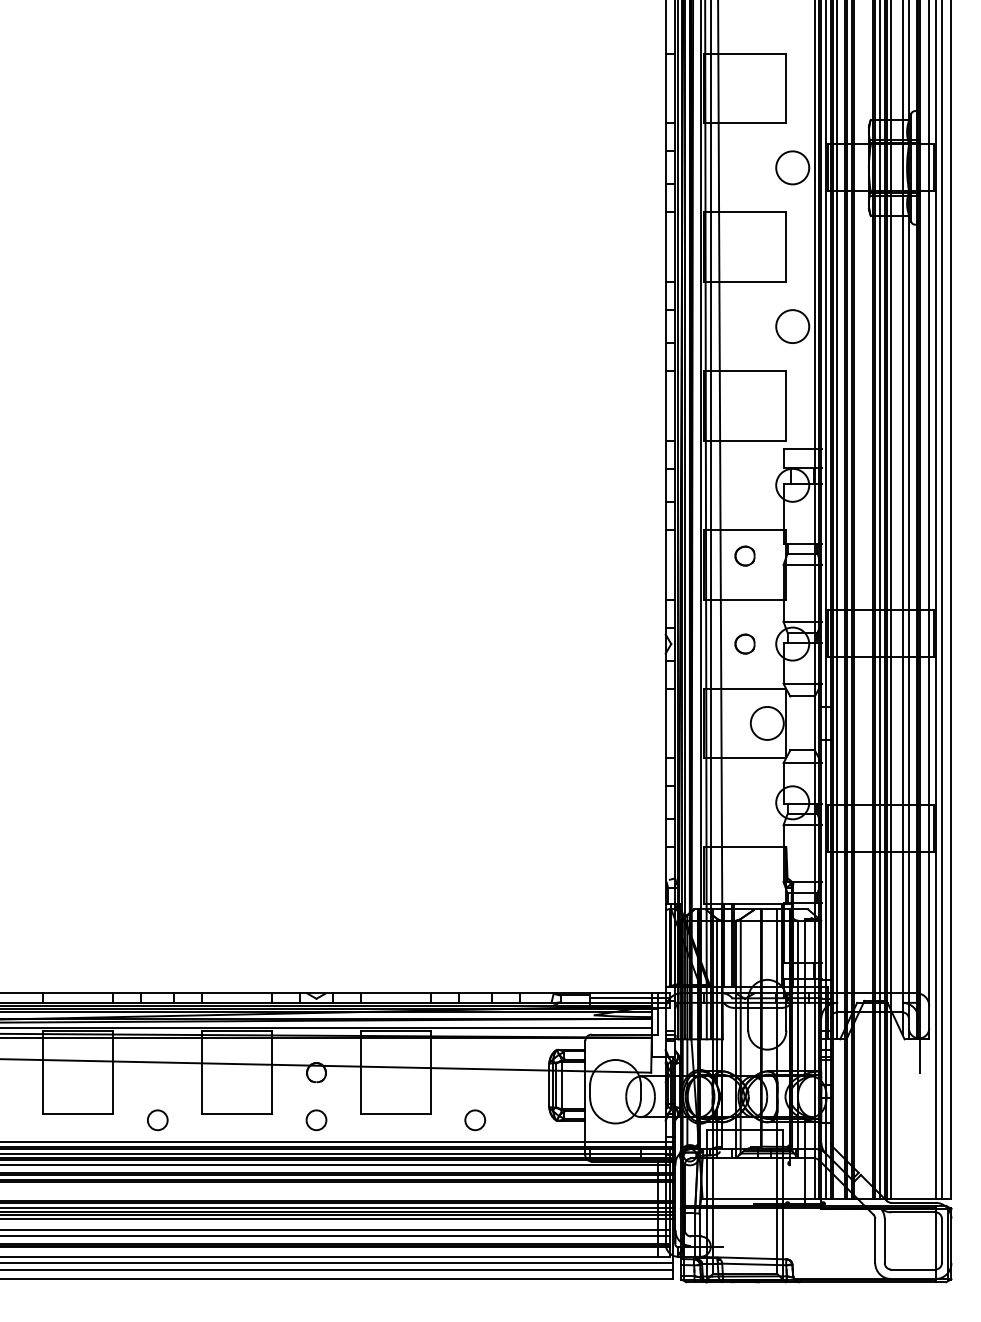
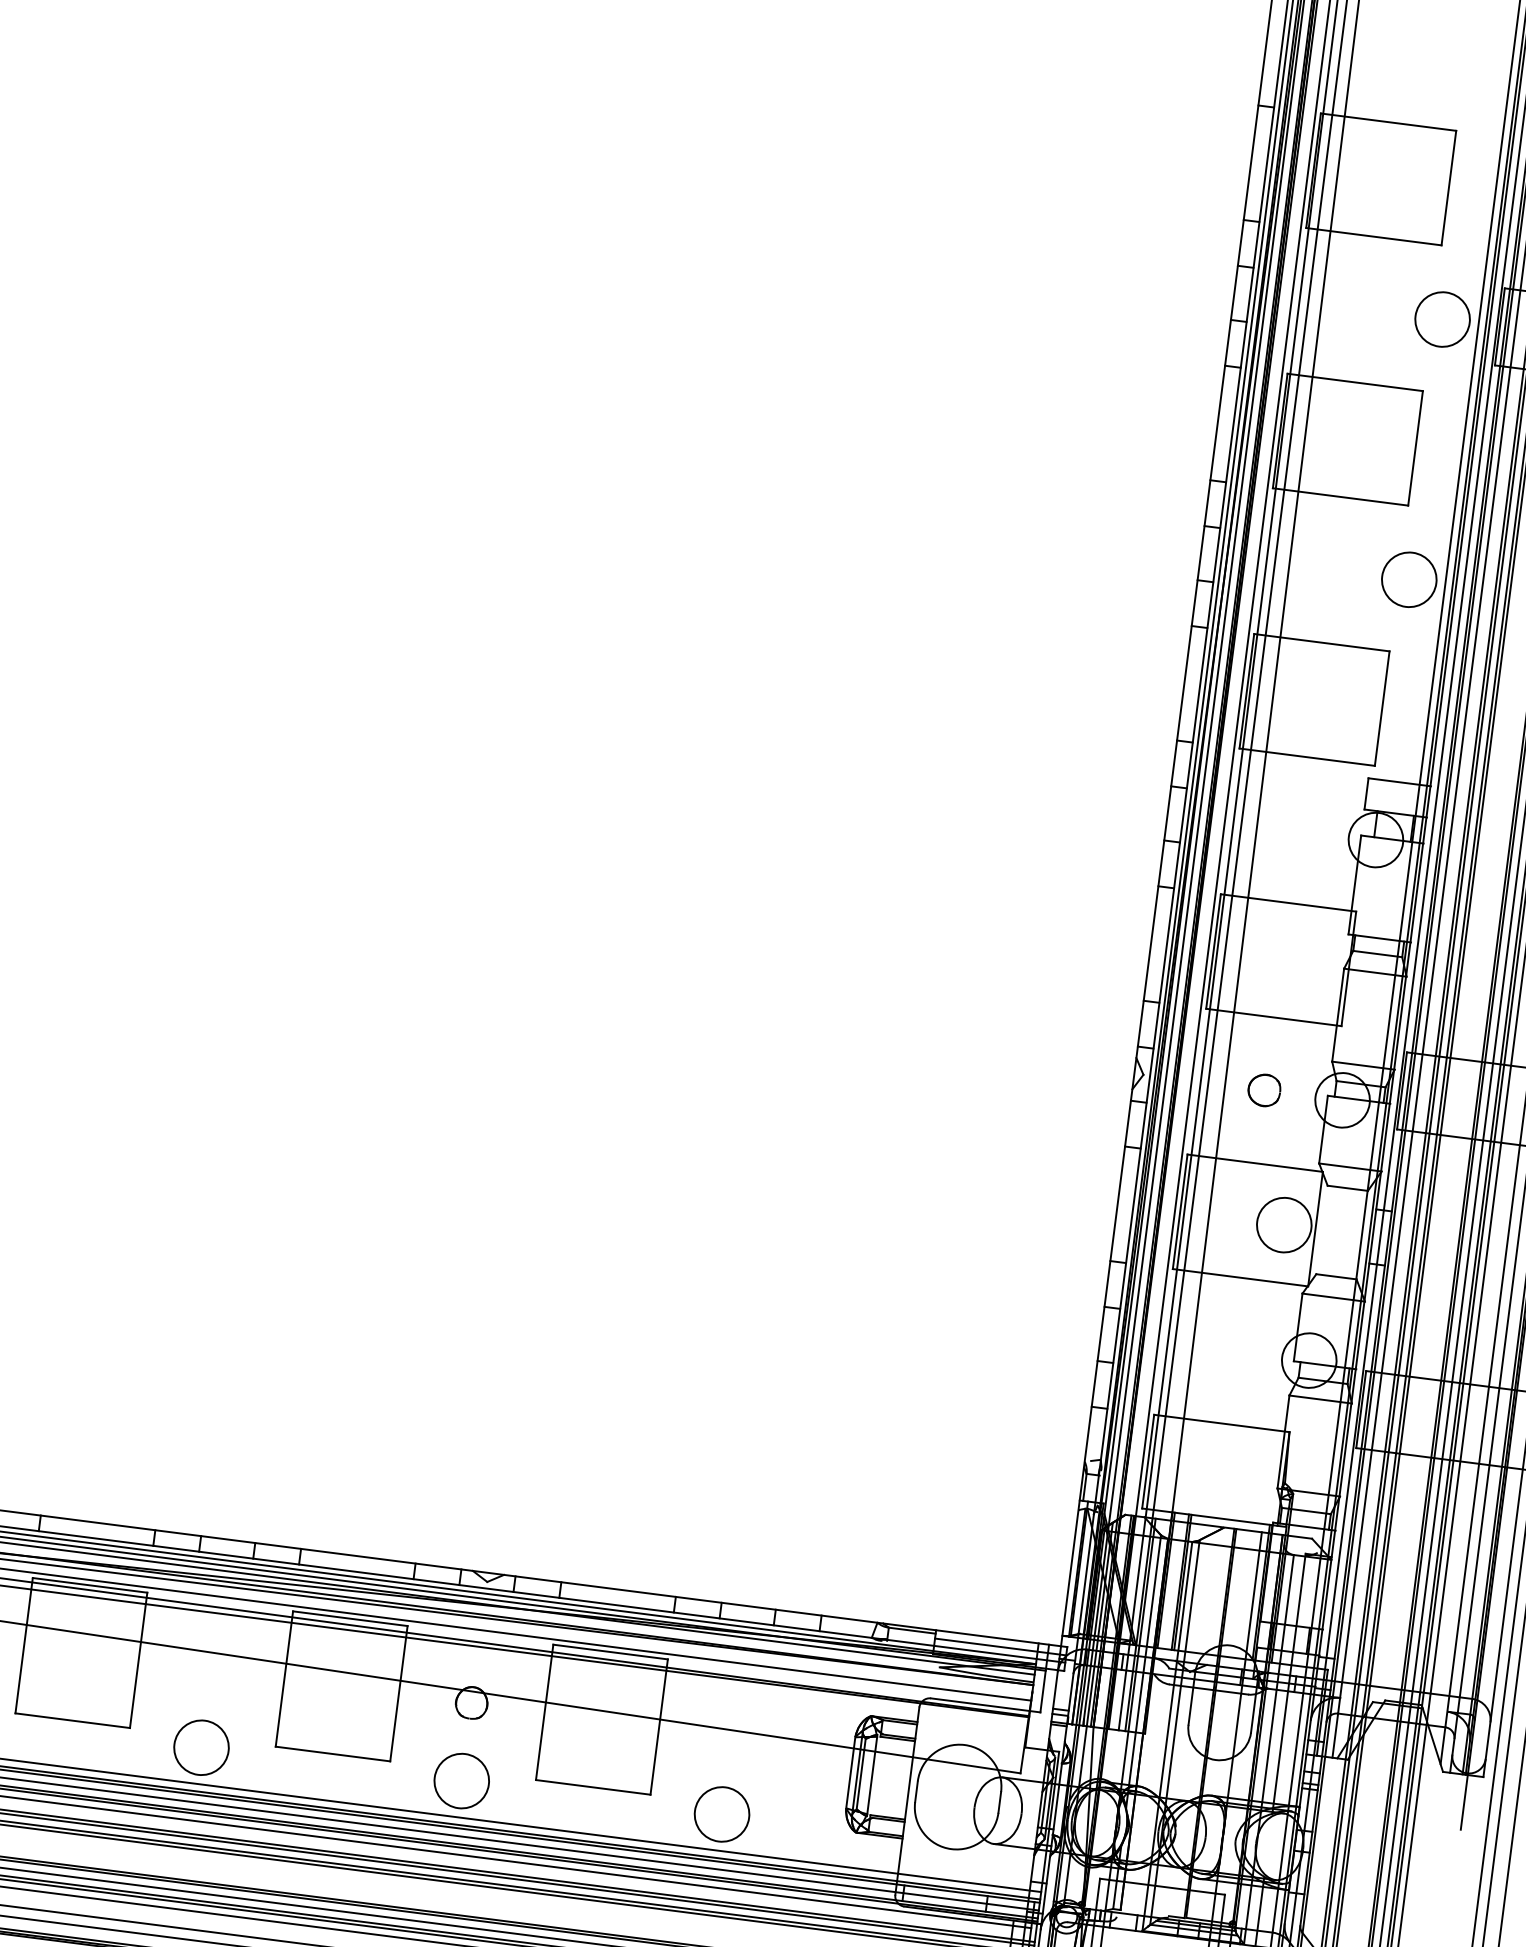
part: (744, 555) -> (1282, 944), removed
circle: (157, 1119) -> (201, 1746), size x1.67
circle: (316, 1119) -> (461, 1779), size x1.67
circle: (474, 1119) -> (721, 1812), size x1.67

